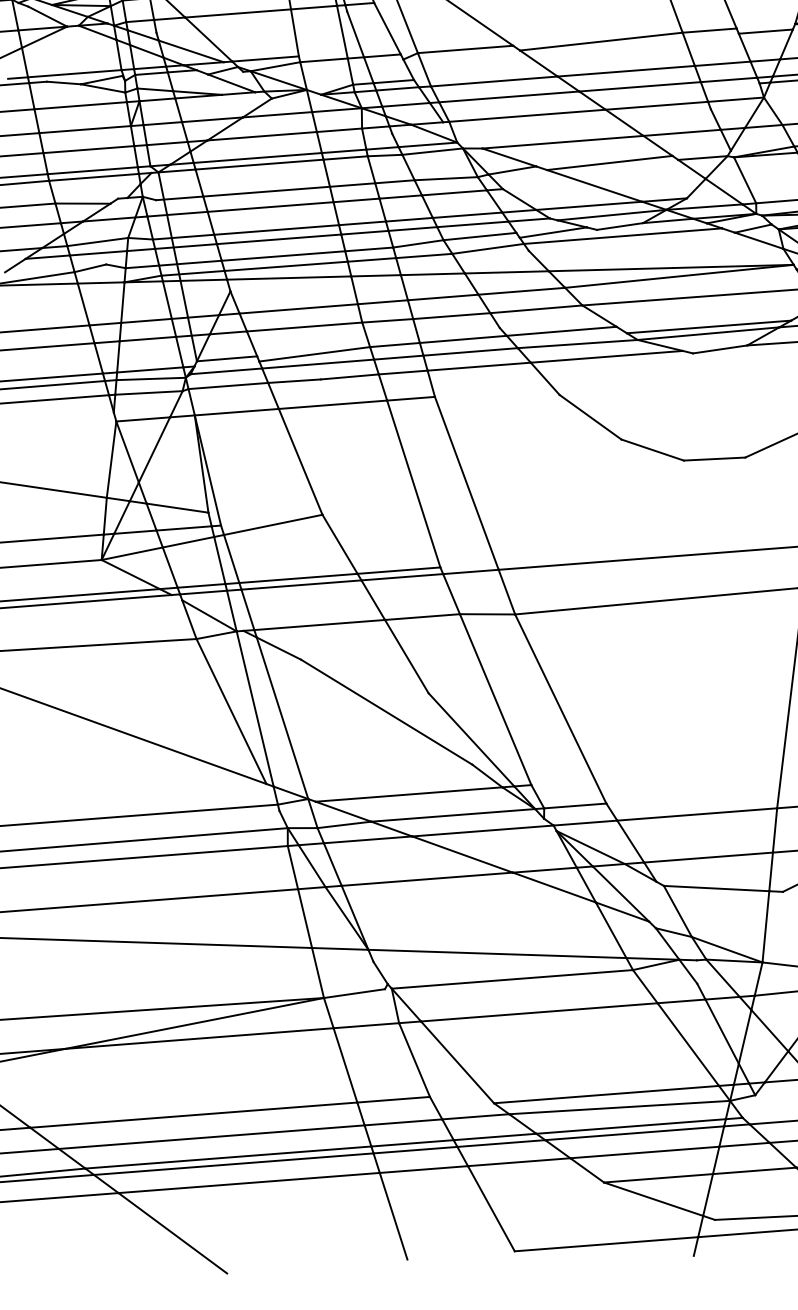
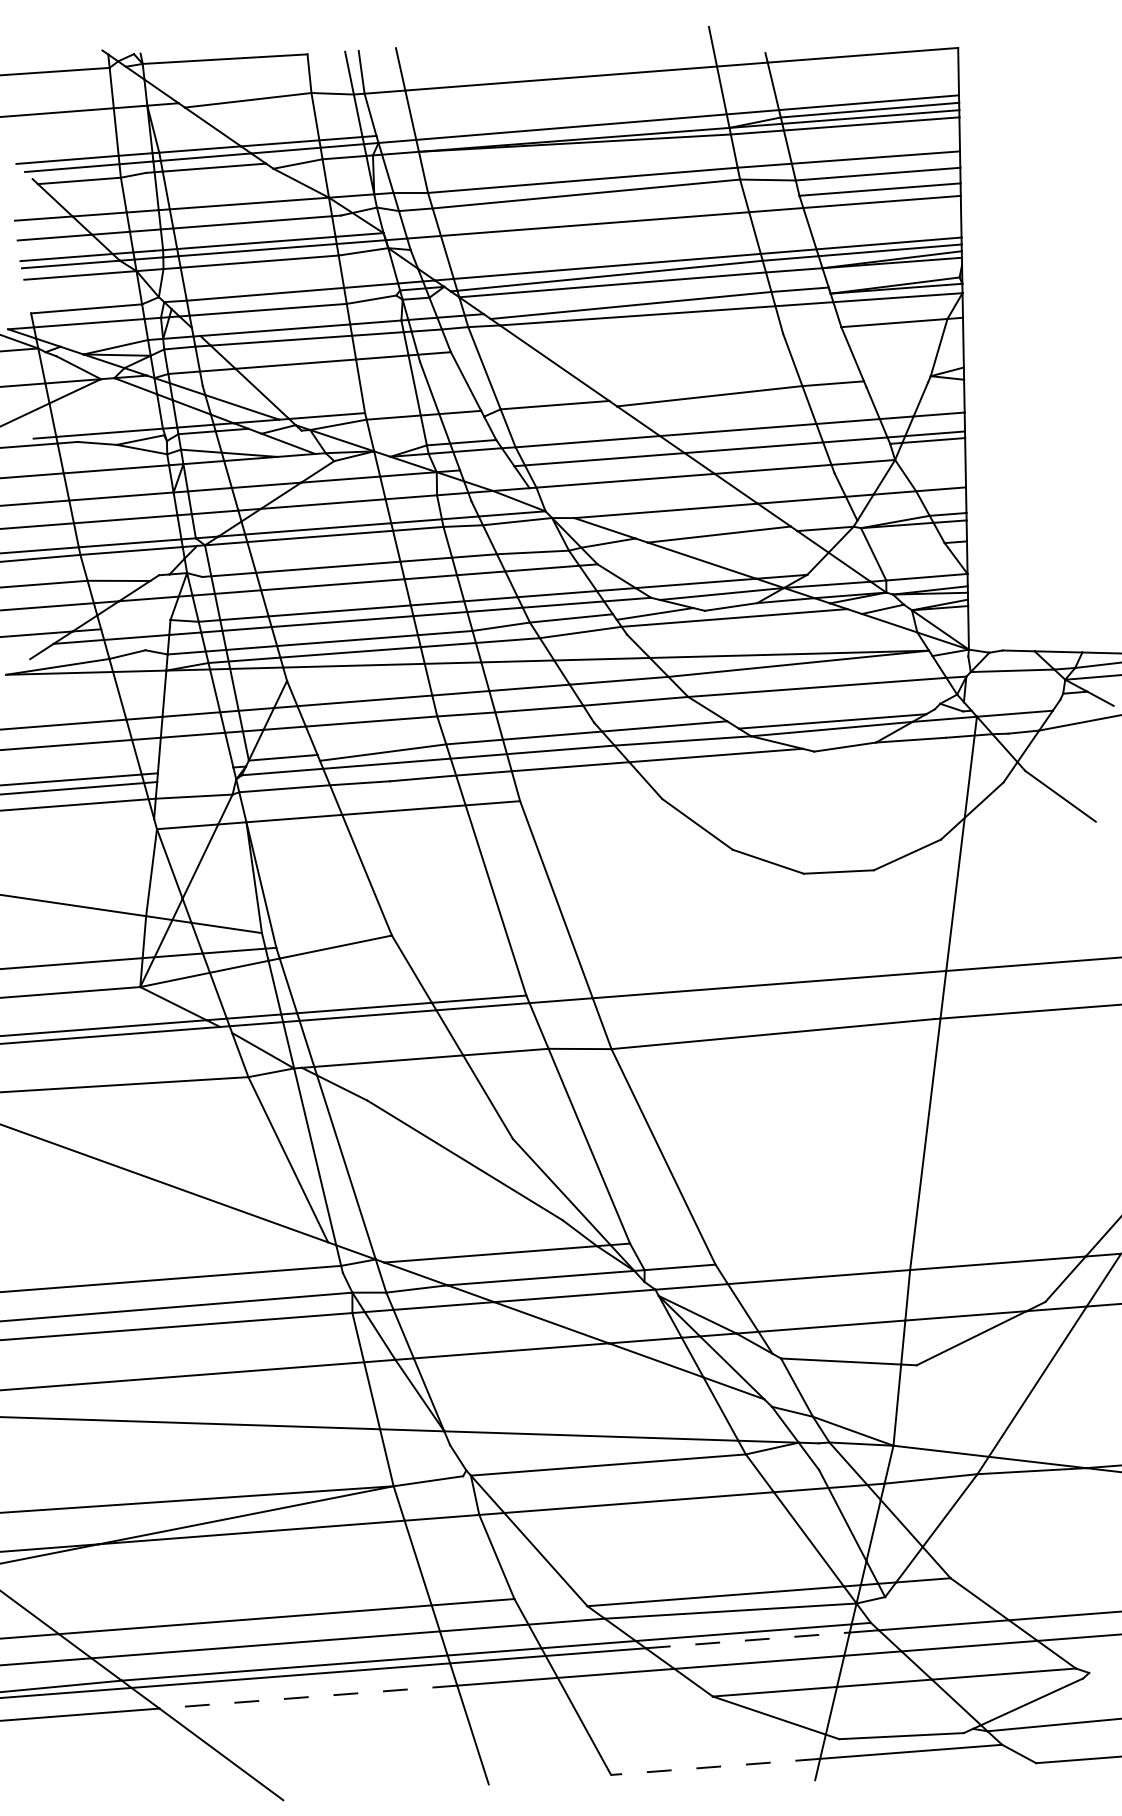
line: (766, 31) -> (897, 384), removed
line: (406, 105) -> (487, 468), removed
line: (97, 241) -> (135, 624), removed
line: (150, 369) -> (195, 770), removed
line: (150, 378) -> (196, 780), removed
line: (635, 1133) -> (748, 1640), solid -> dashed
line: (248, 1183) -> (307, 1697), solid -> dashed
line: (606, 1243) -> (715, 1766), solid -> dashed

